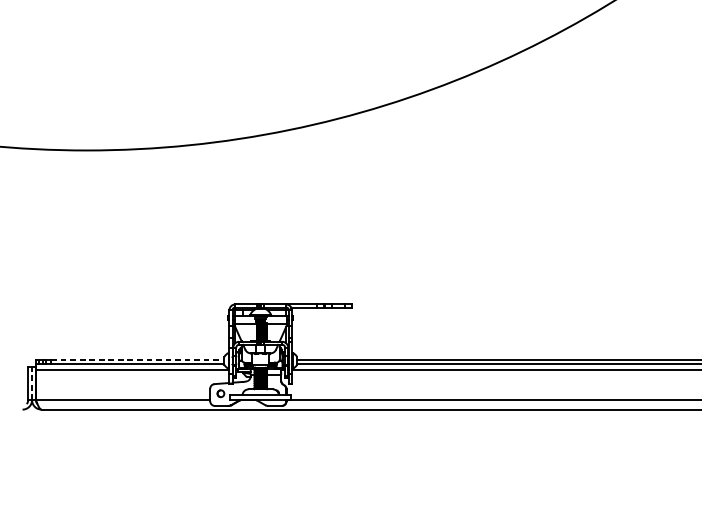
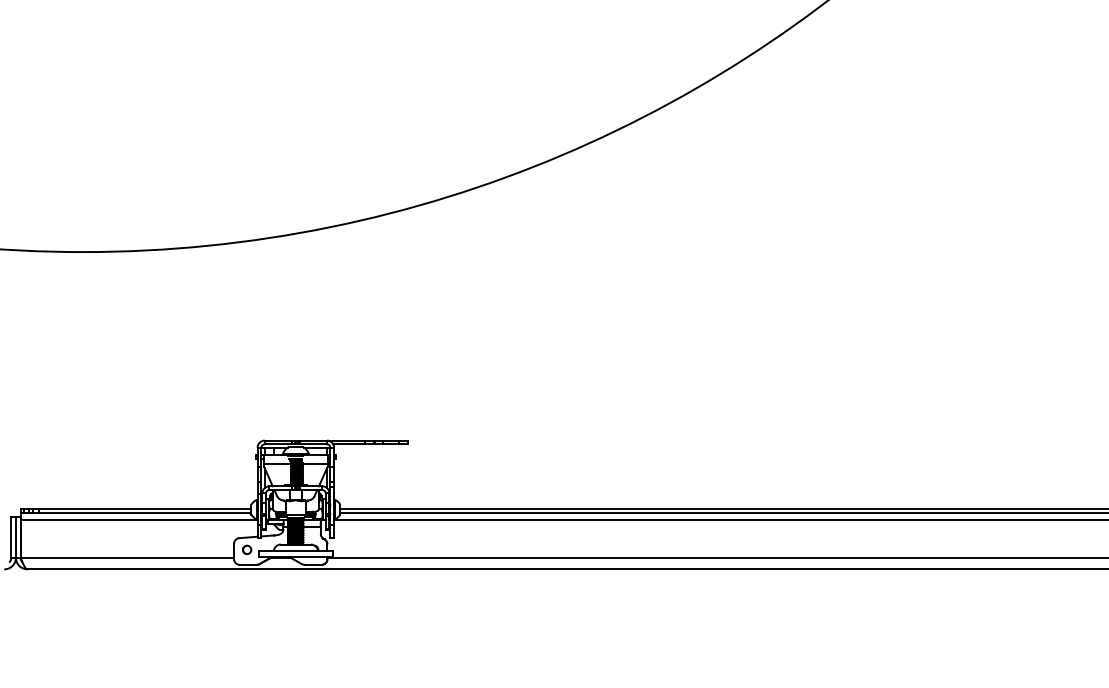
line: (137, 359) -> (145, 508), dashed -> solid
line: (31, 382) -> (15, 536), dashed -> solid

